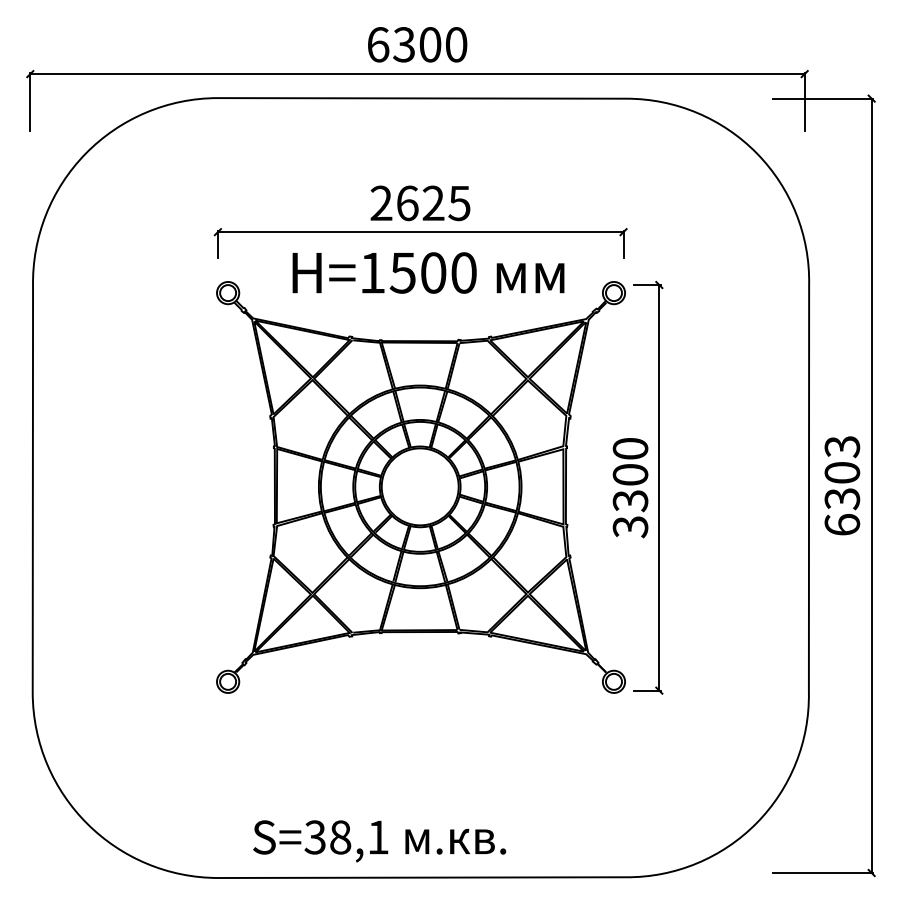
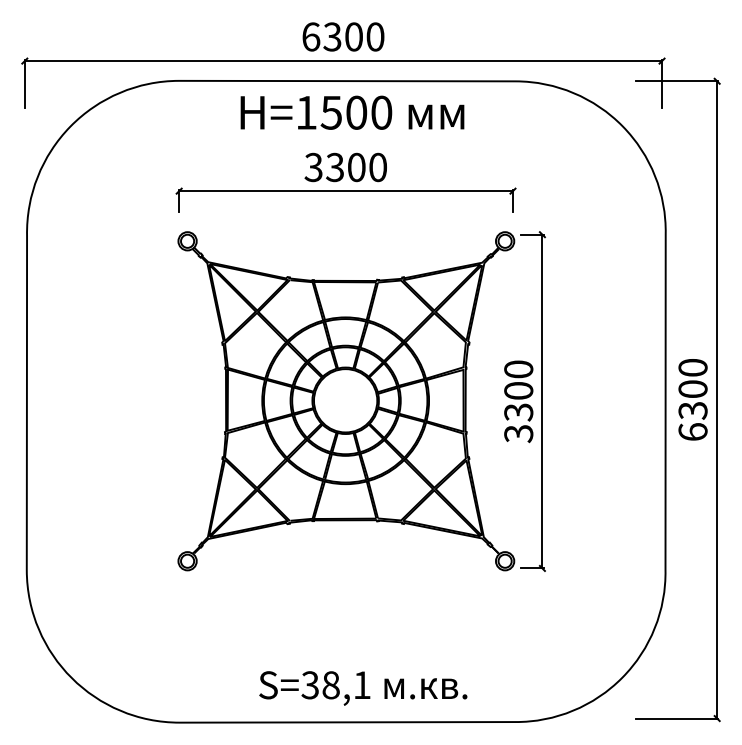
text: (420, 203) -> (345, 167), 2625 -> 3300
text: (428, 272) -> (352, 112), moved
text: (841, 447) -> (692, 368), 6303 -> 6300
text: (379, 841) -> (363, 688), moved

